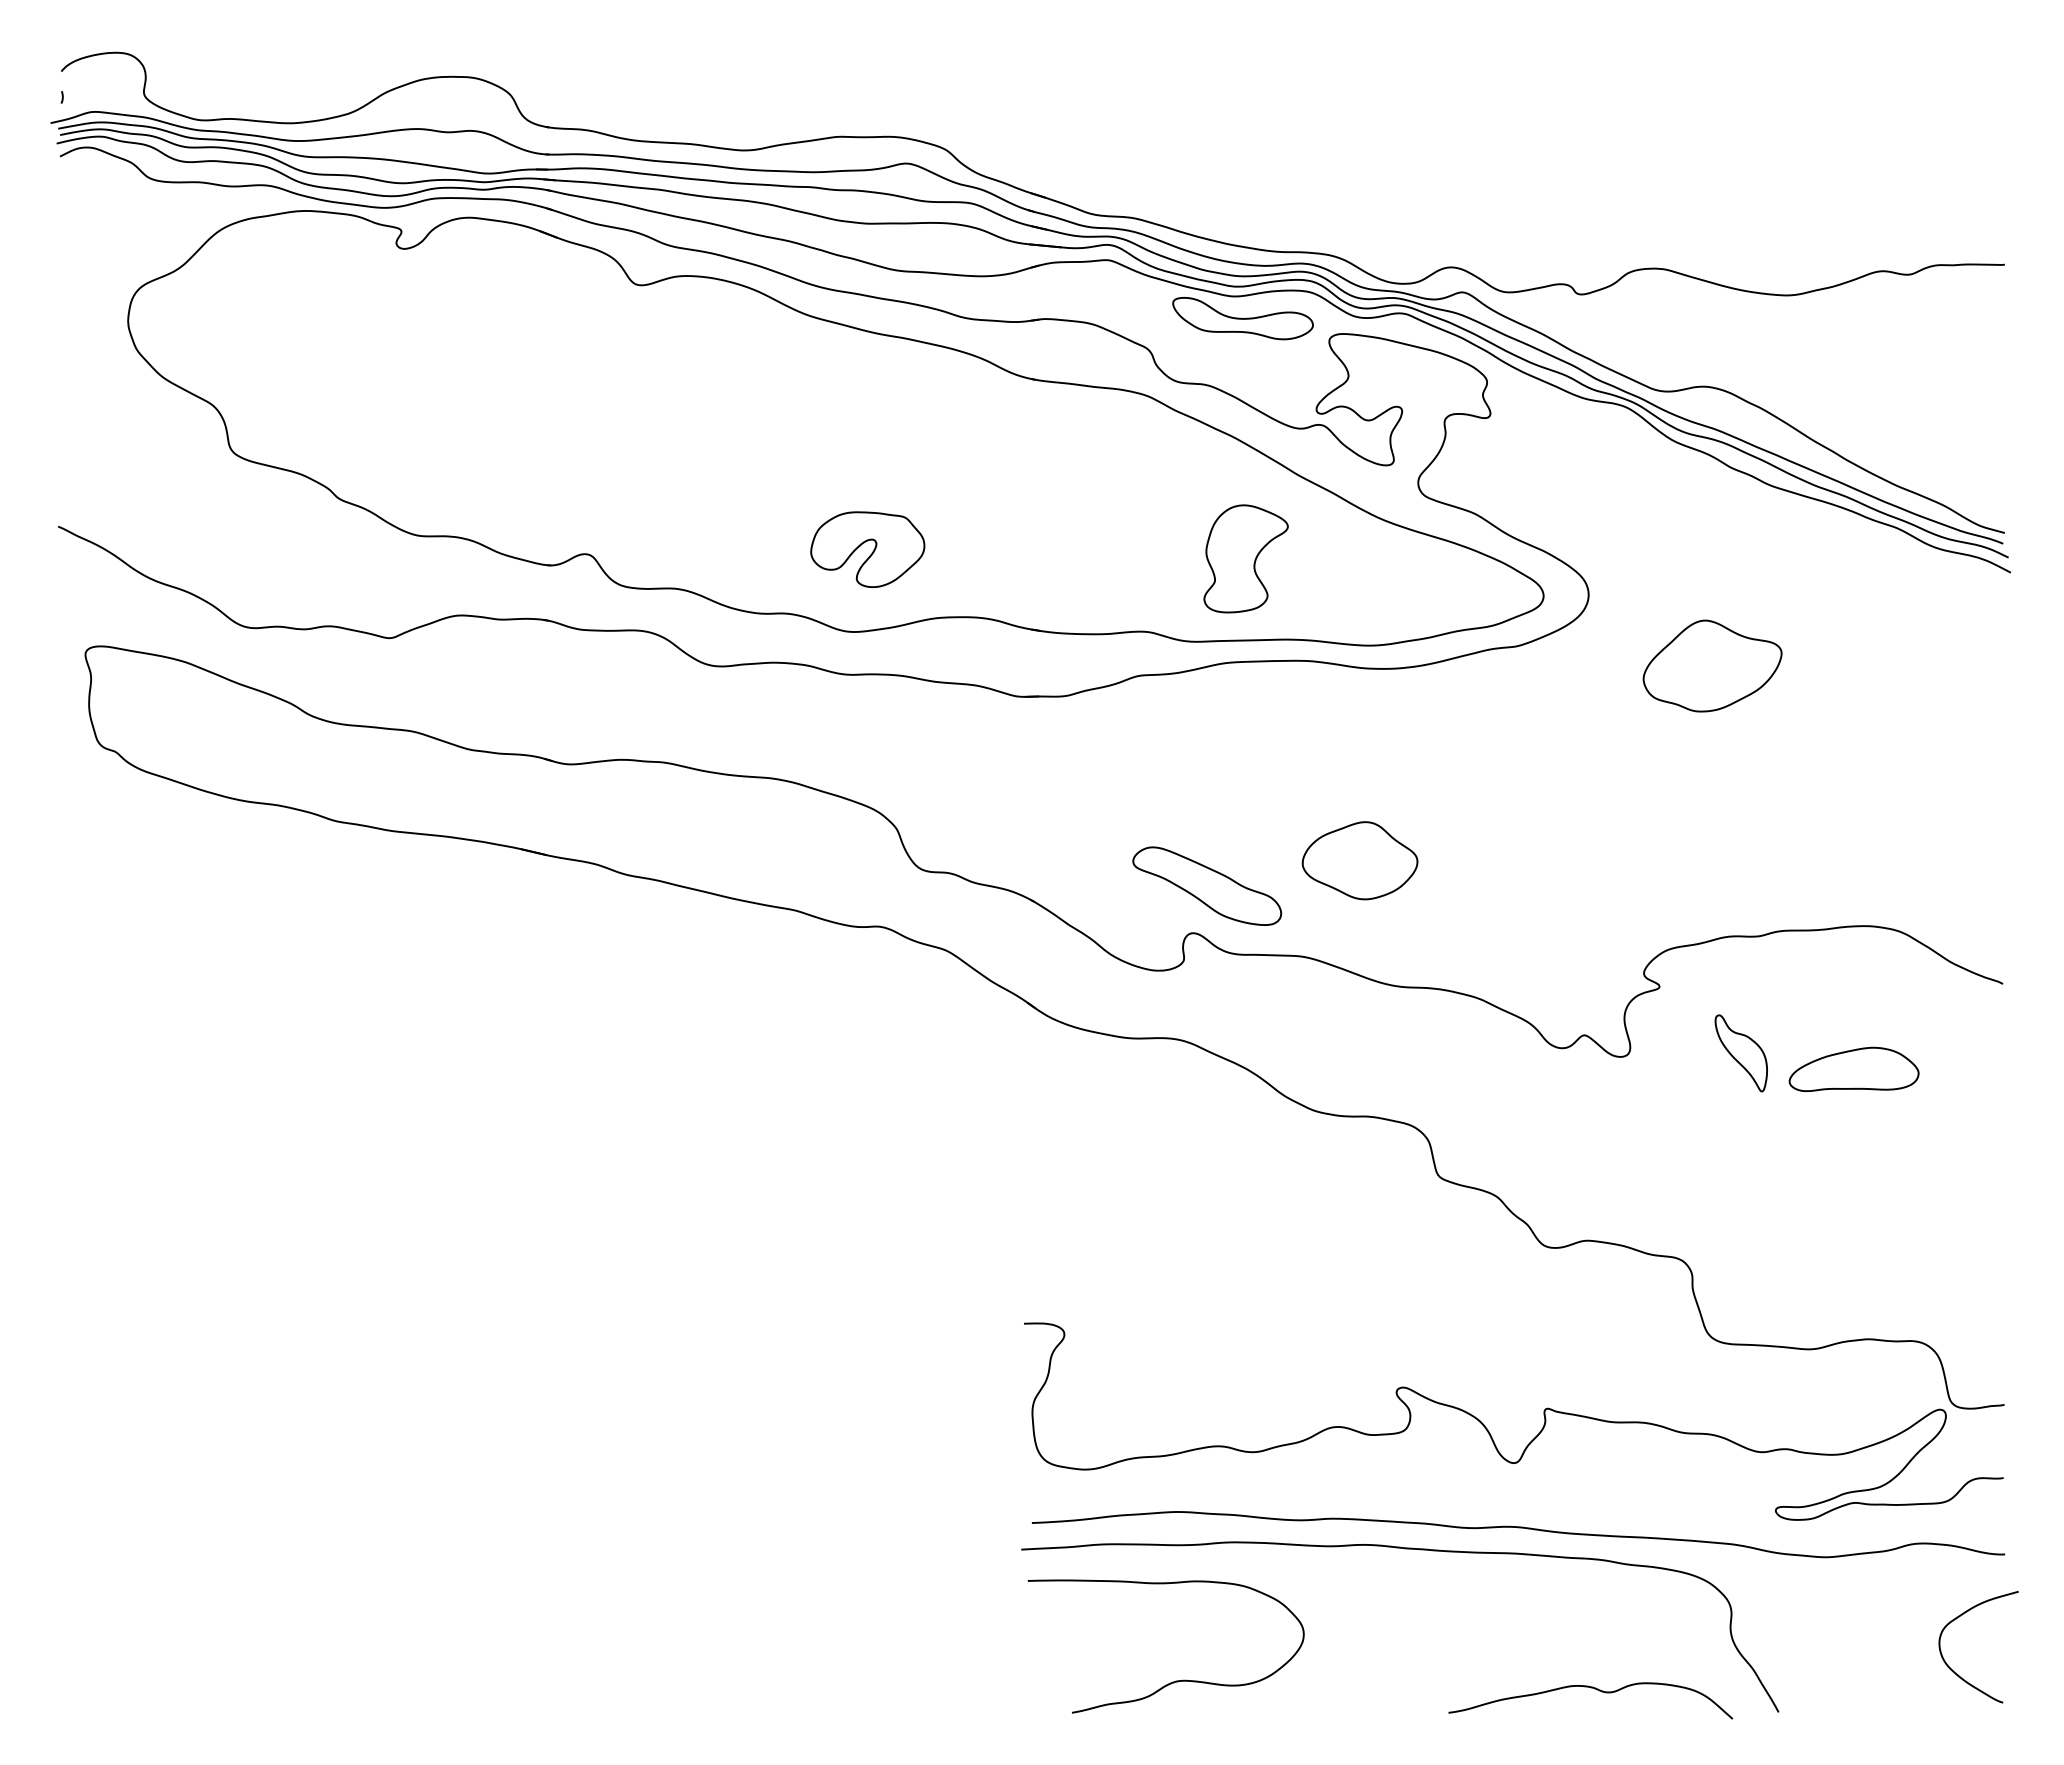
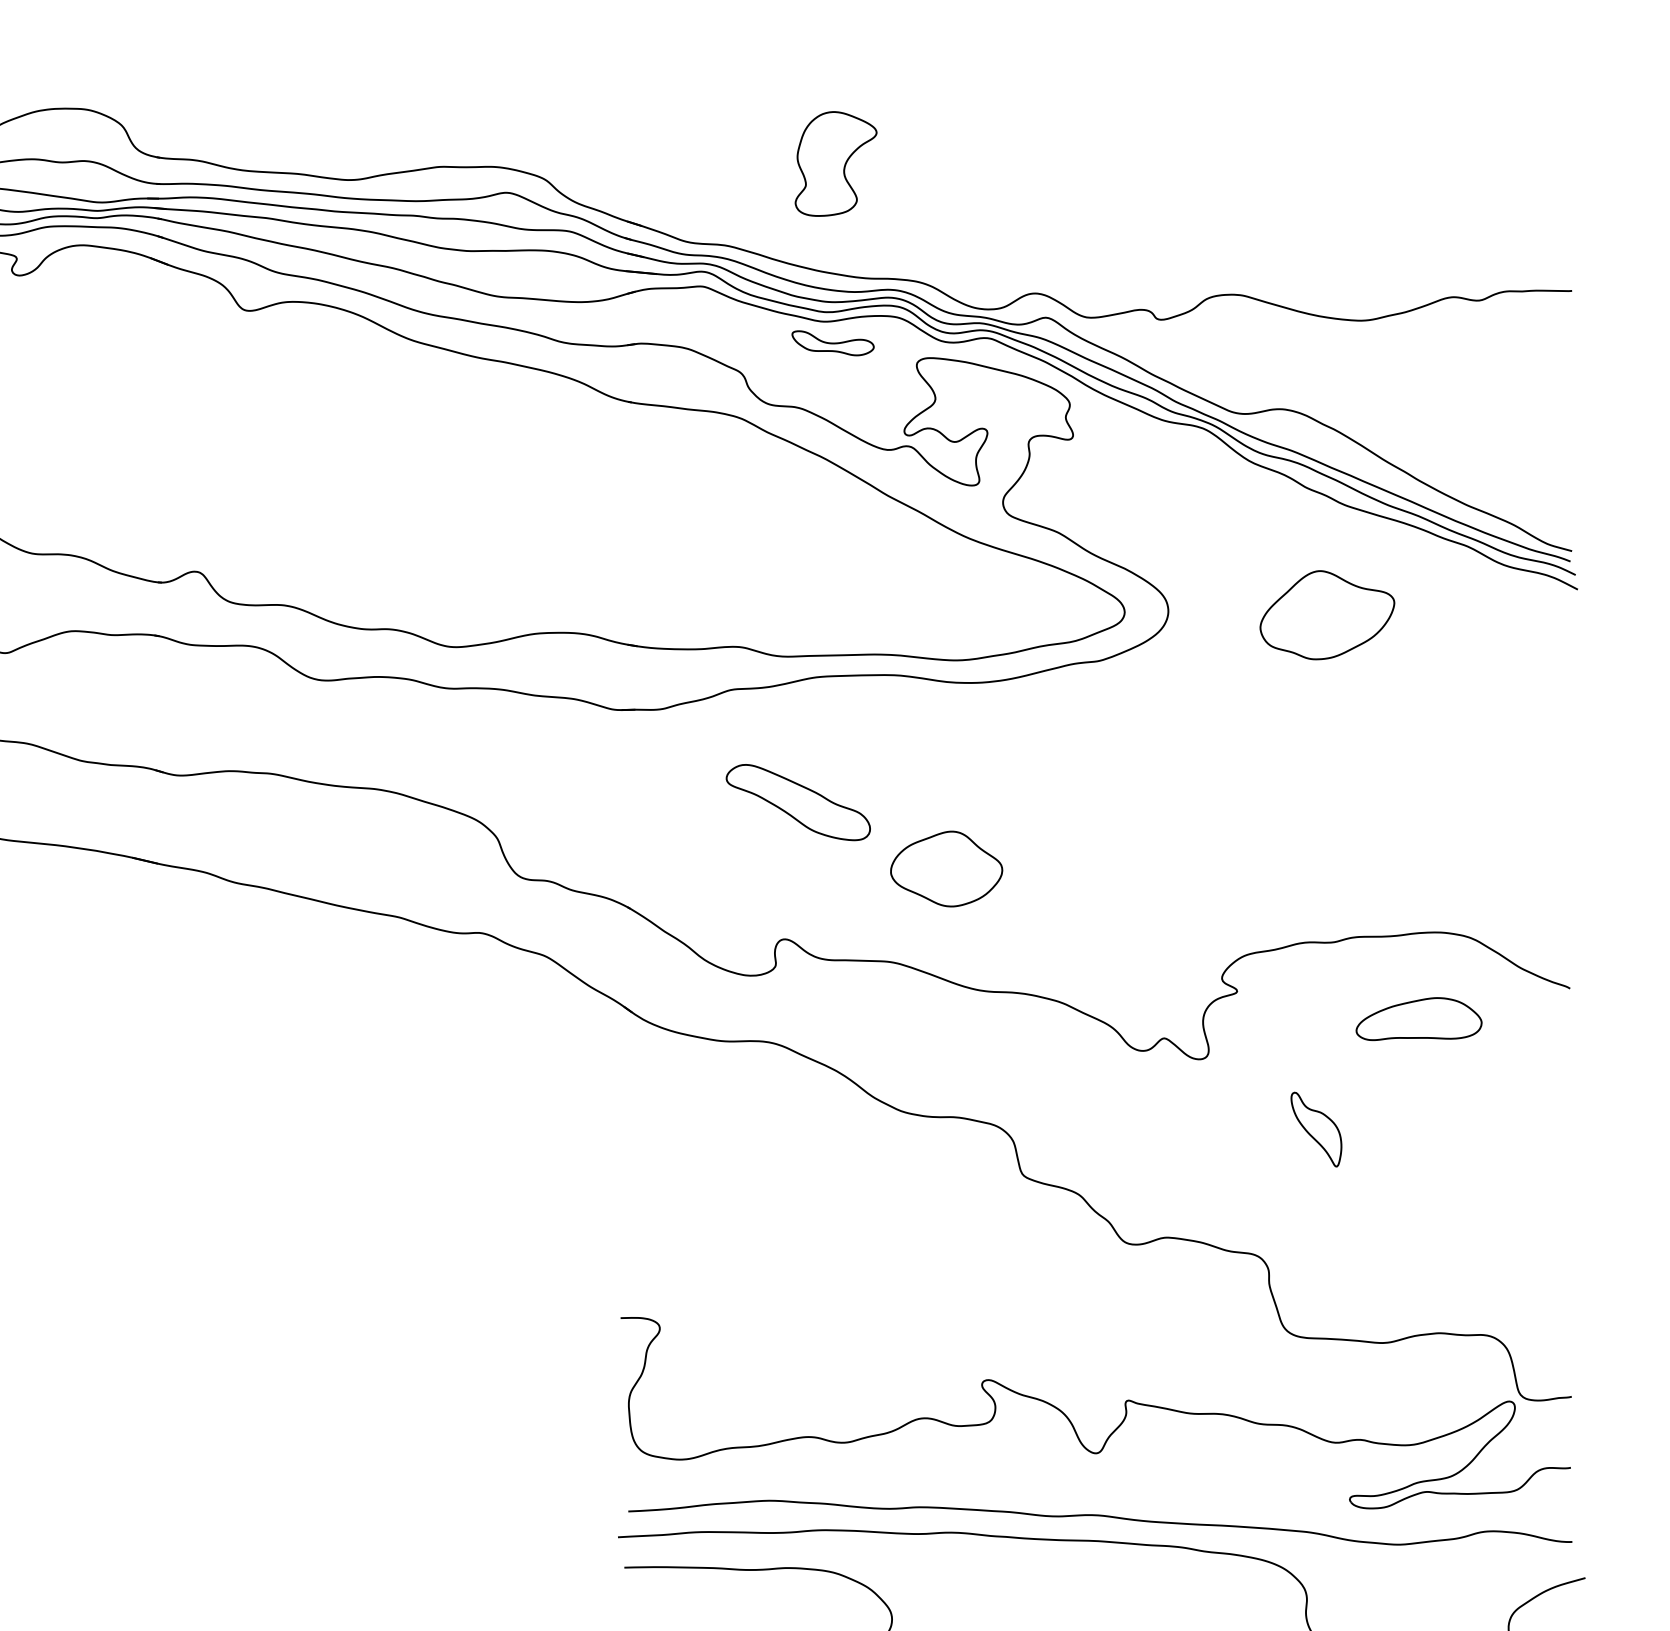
part: (1242, 318) -> (832, 343), size x0.6
part: (867, 549) -> (468, 567), removed
part: (1245, 558) -> (835, 163), moved
part: (1712, 665) -> (1327, 614), moved
part: (1207, 885) -> (798, 801), moved
part: (1740, 1053) -> (1315, 1129), moved
part: (1853, 1068) -> (1418, 1018), moved

